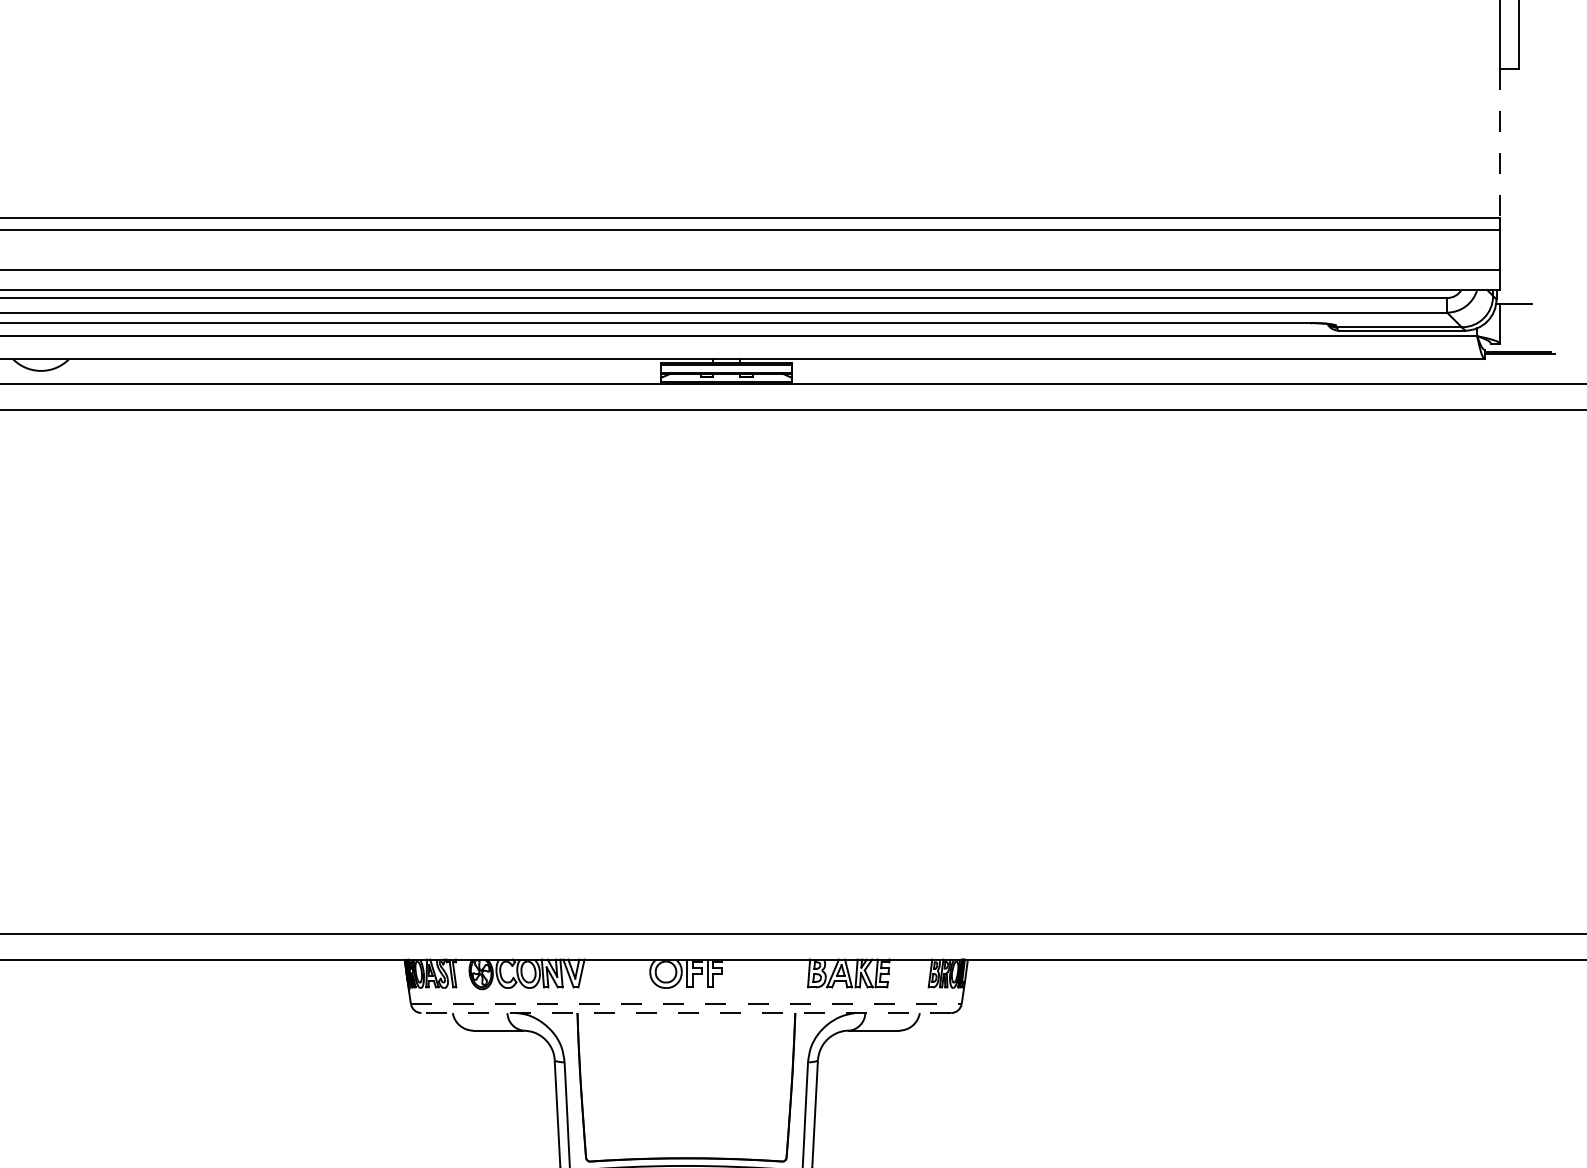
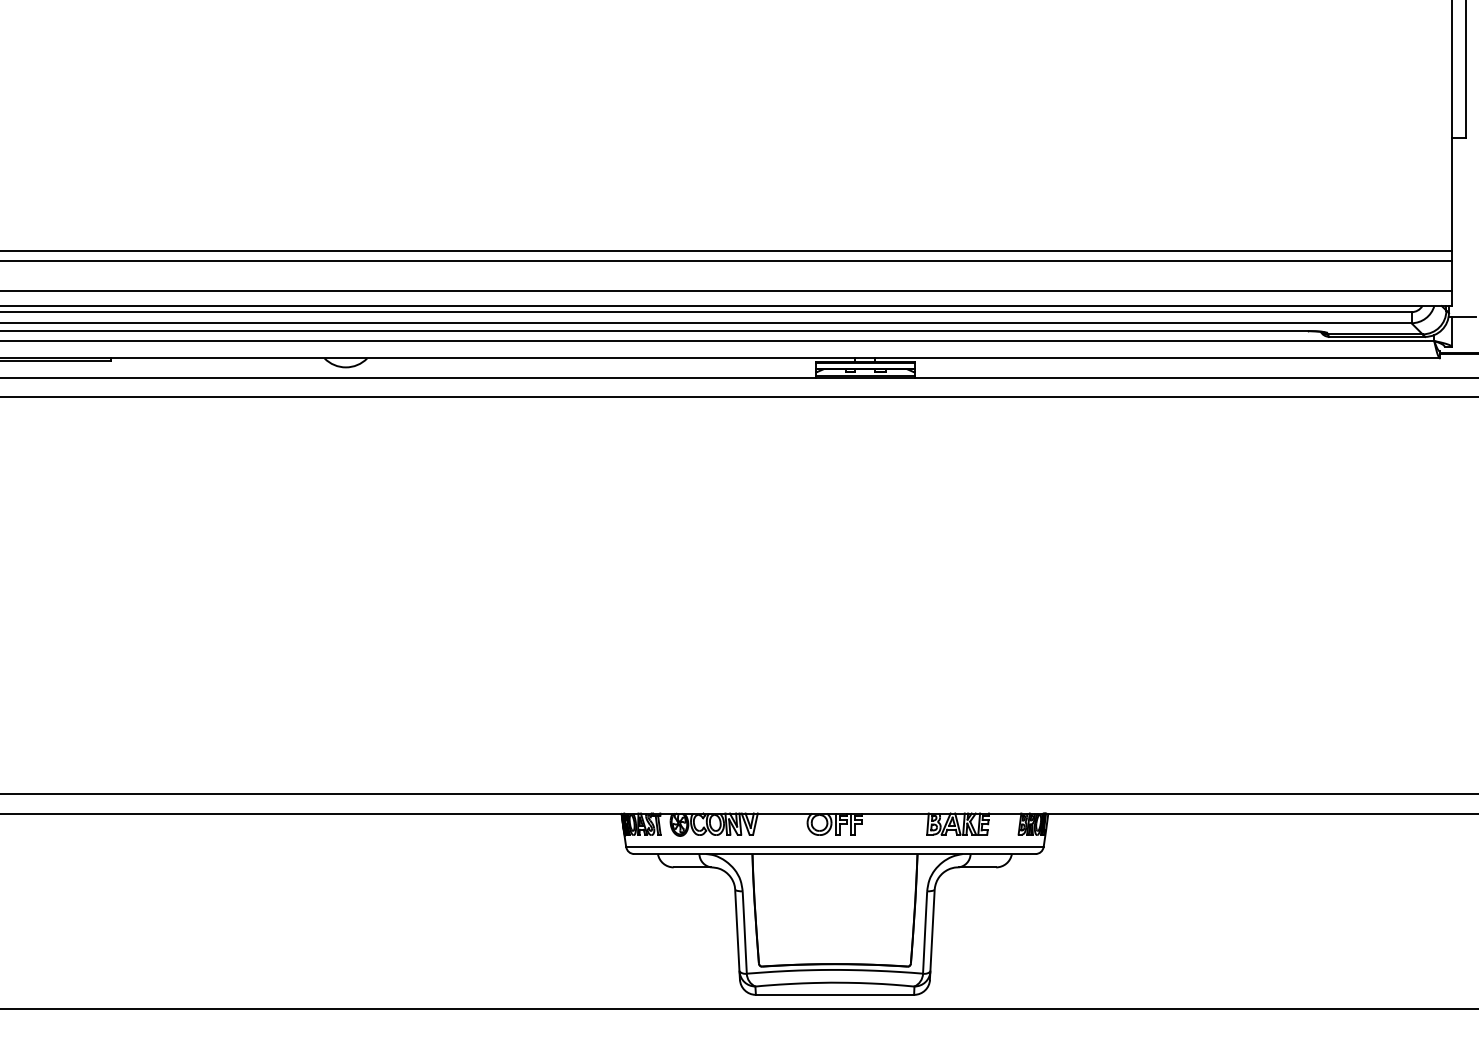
line: (1499, 144) -> (1451, 195), dashed -> solid
line: (687, 1004) -> (835, 847), dashed -> solid
line: (685, 1013) -> (834, 854), dashed -> solid

